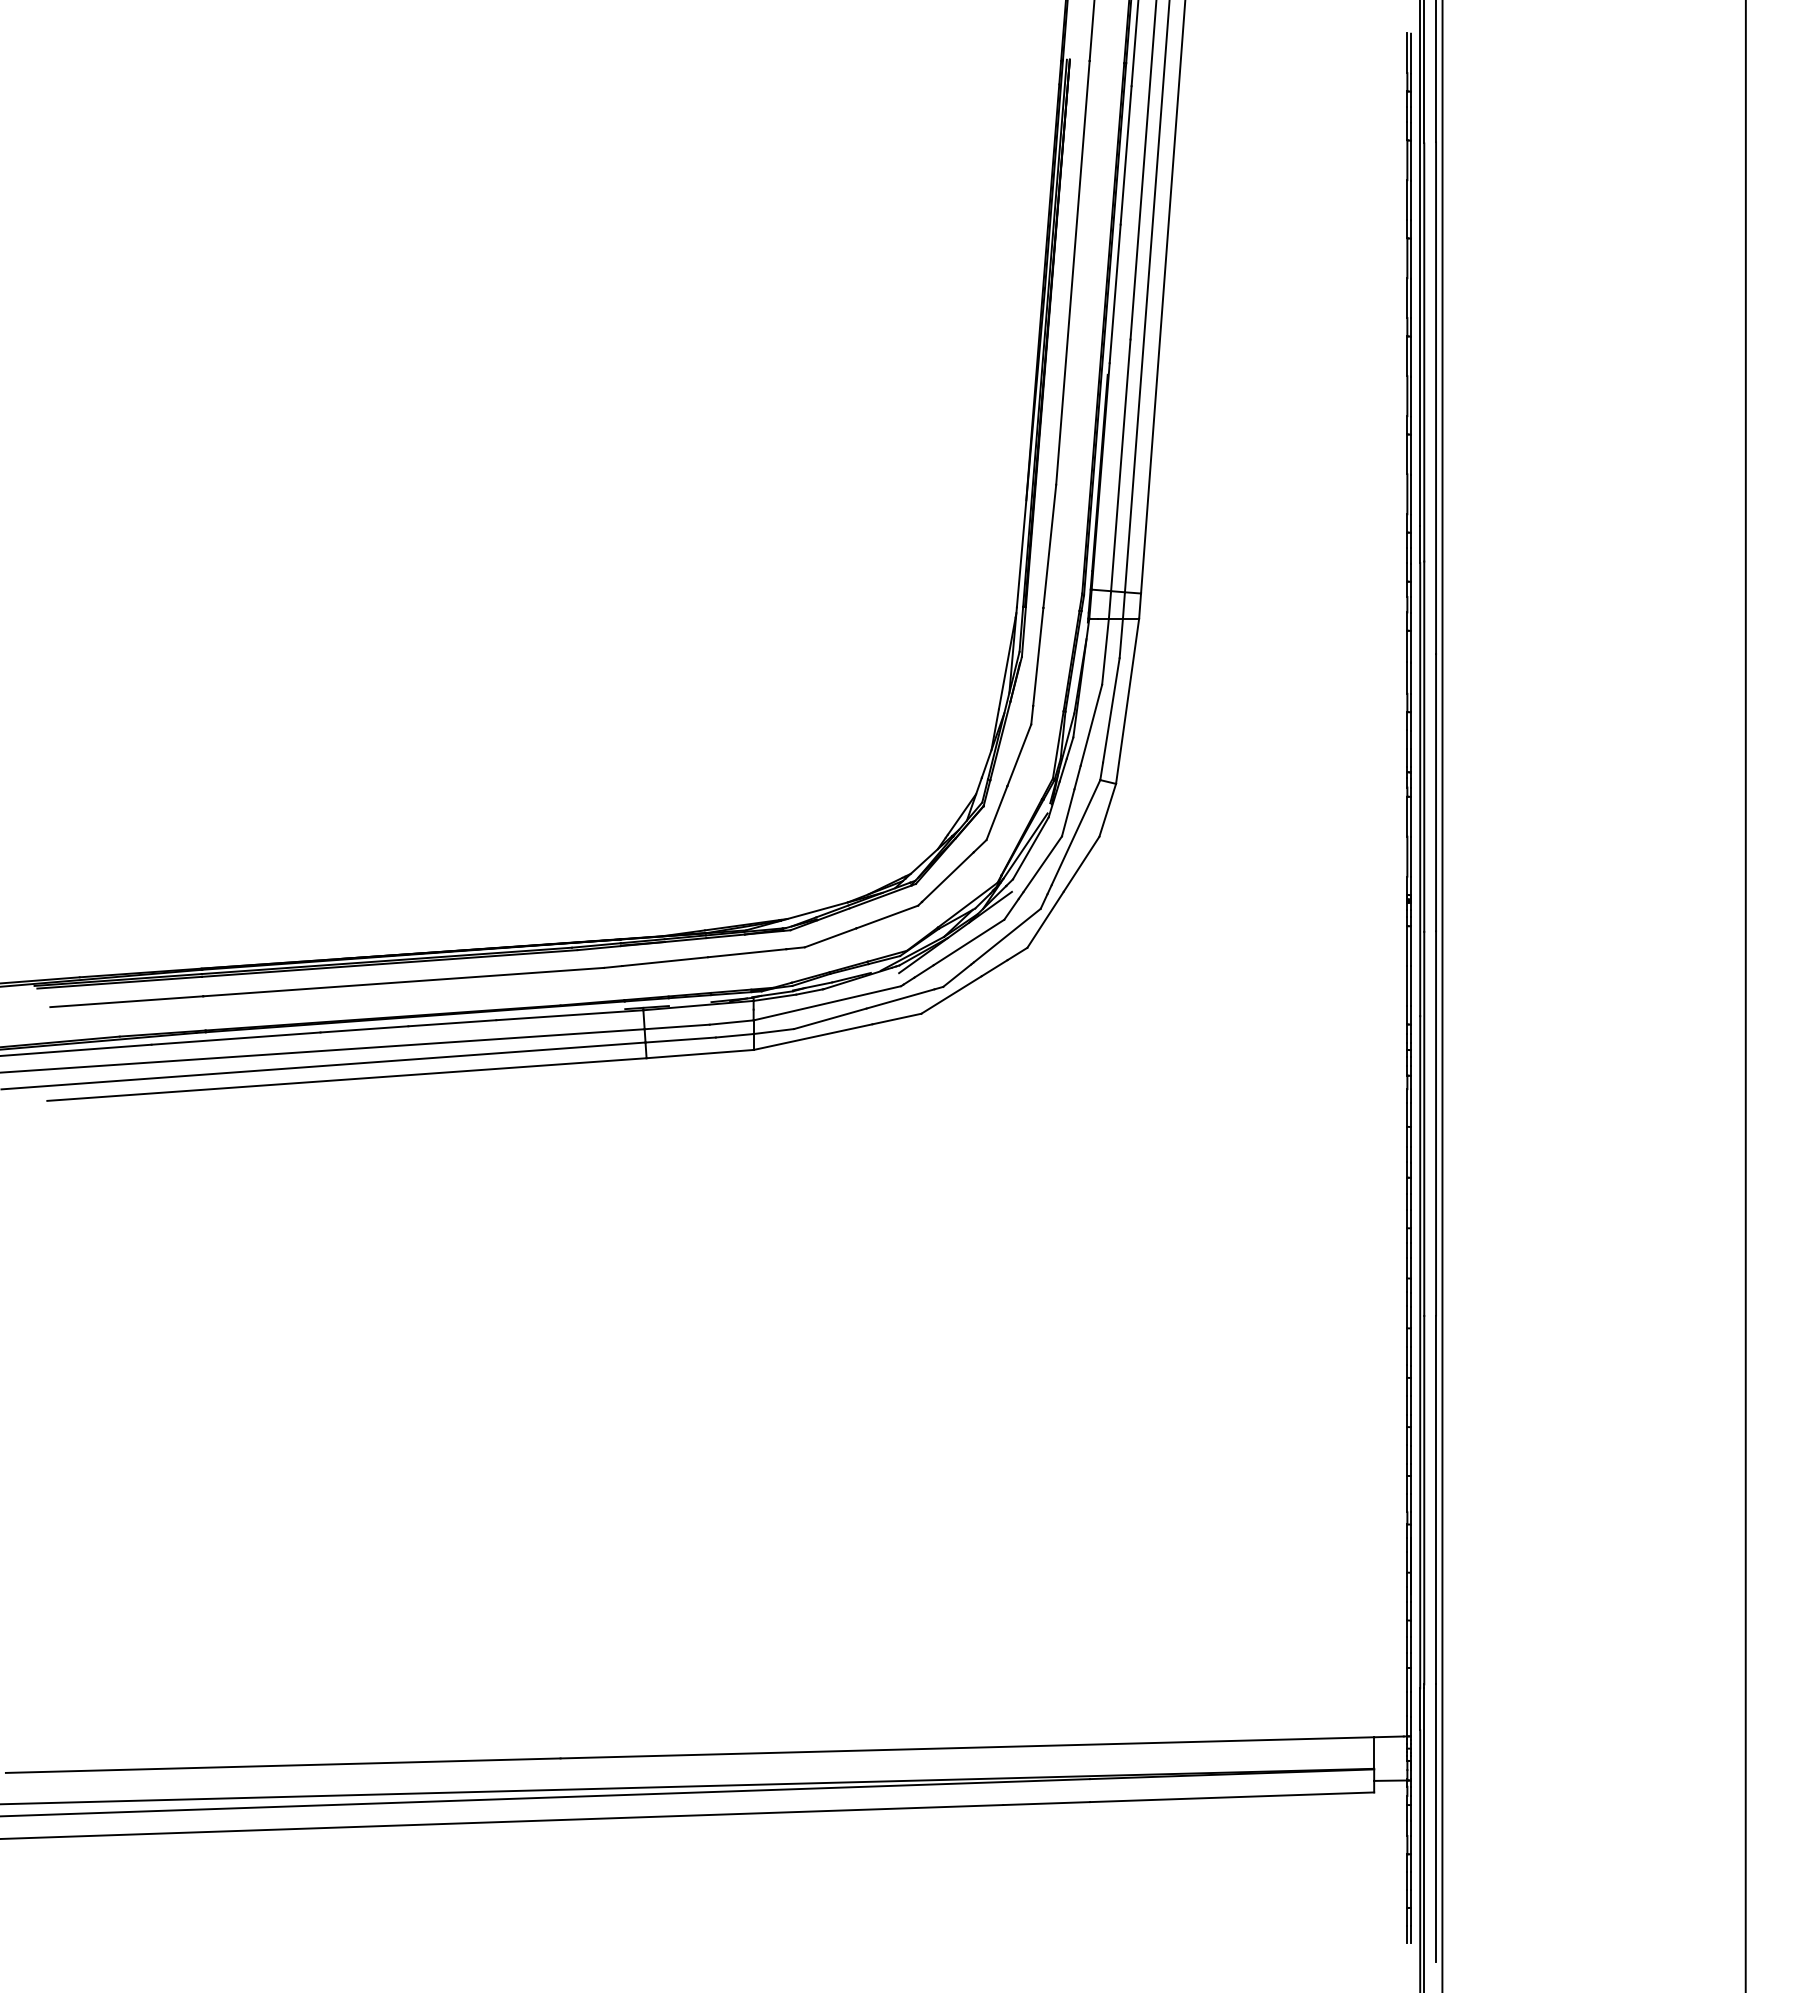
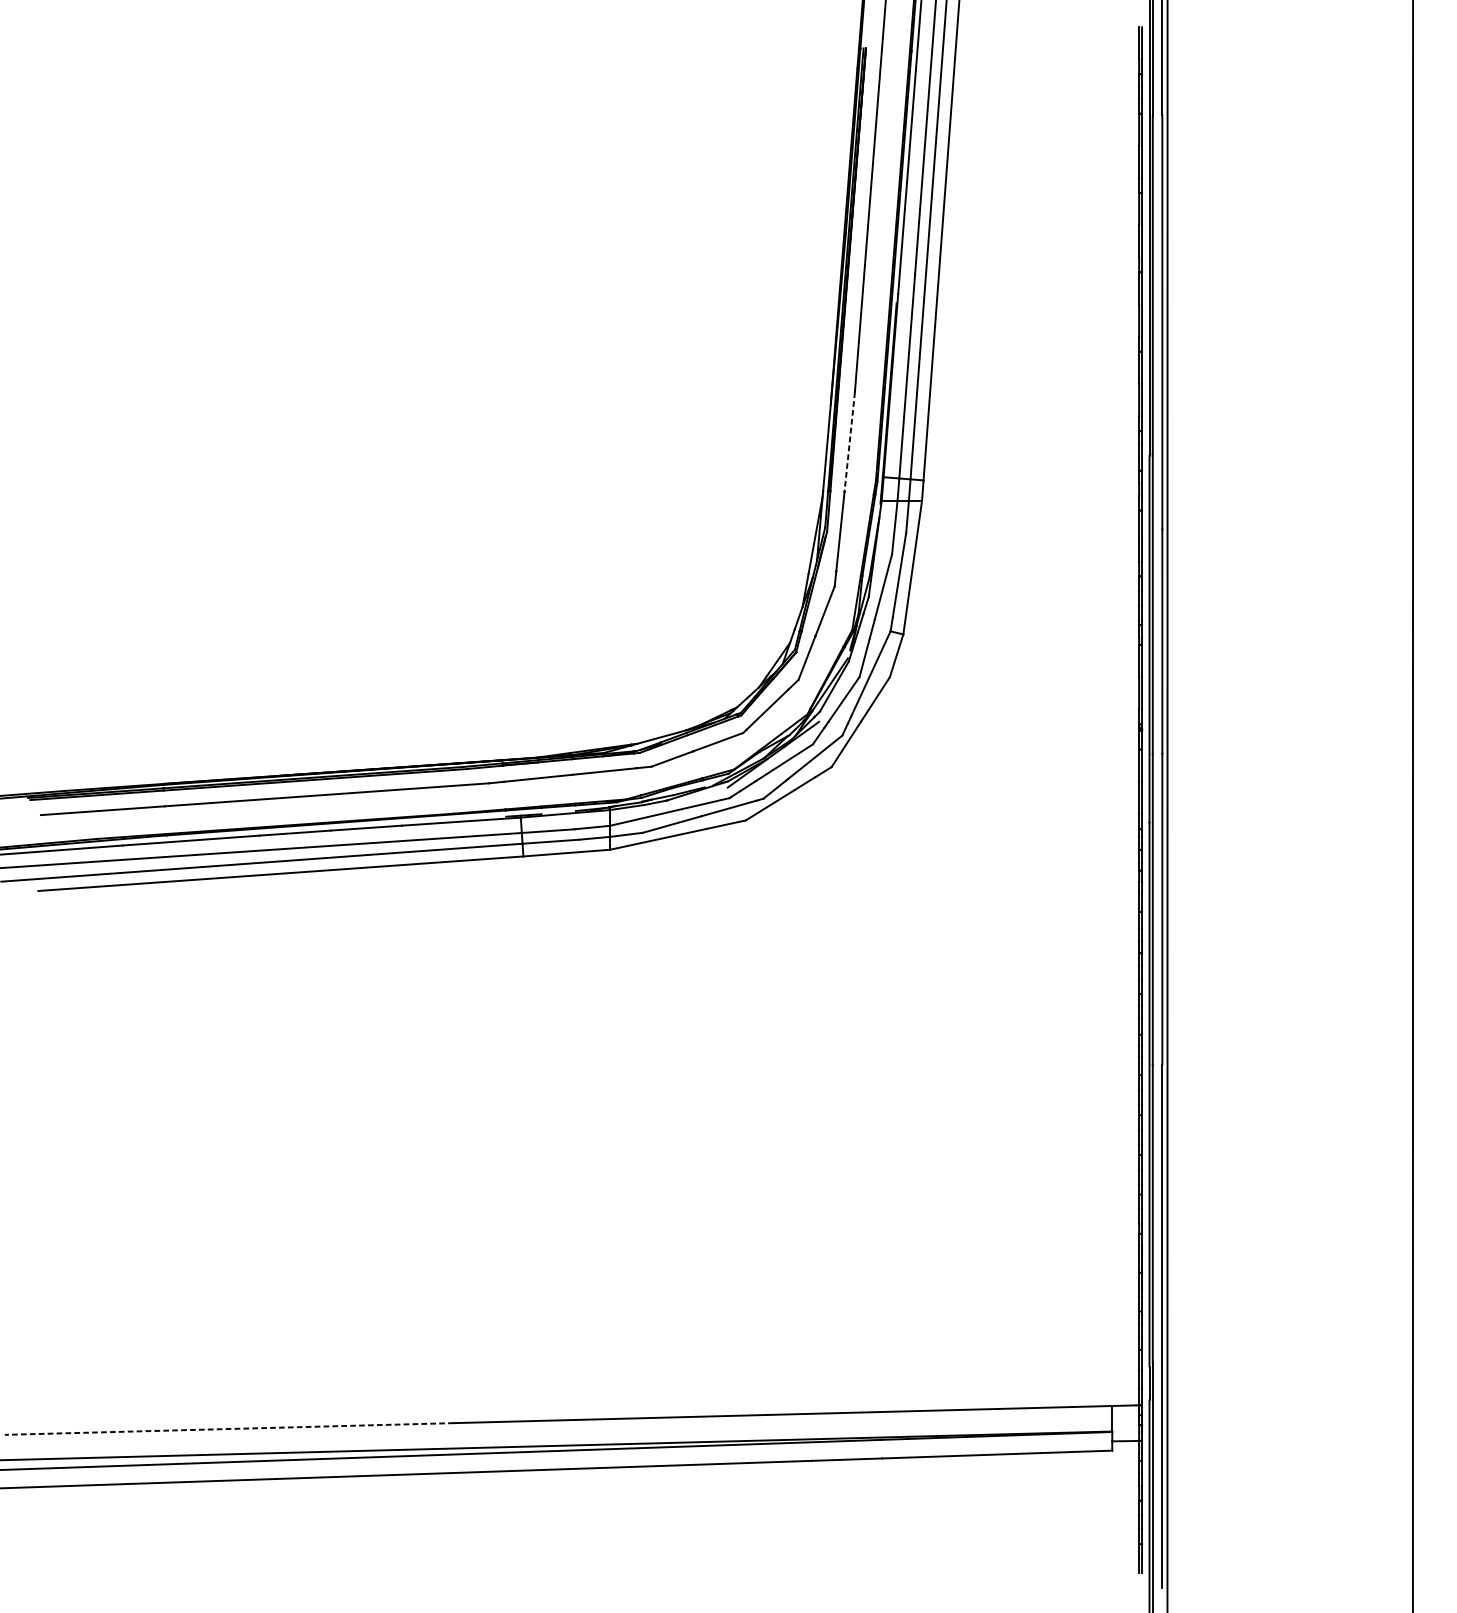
line: (1049, 546) -> (849, 442), solid -> dashed
line: (282, 1765) -> (228, 1428), solid -> dashed

